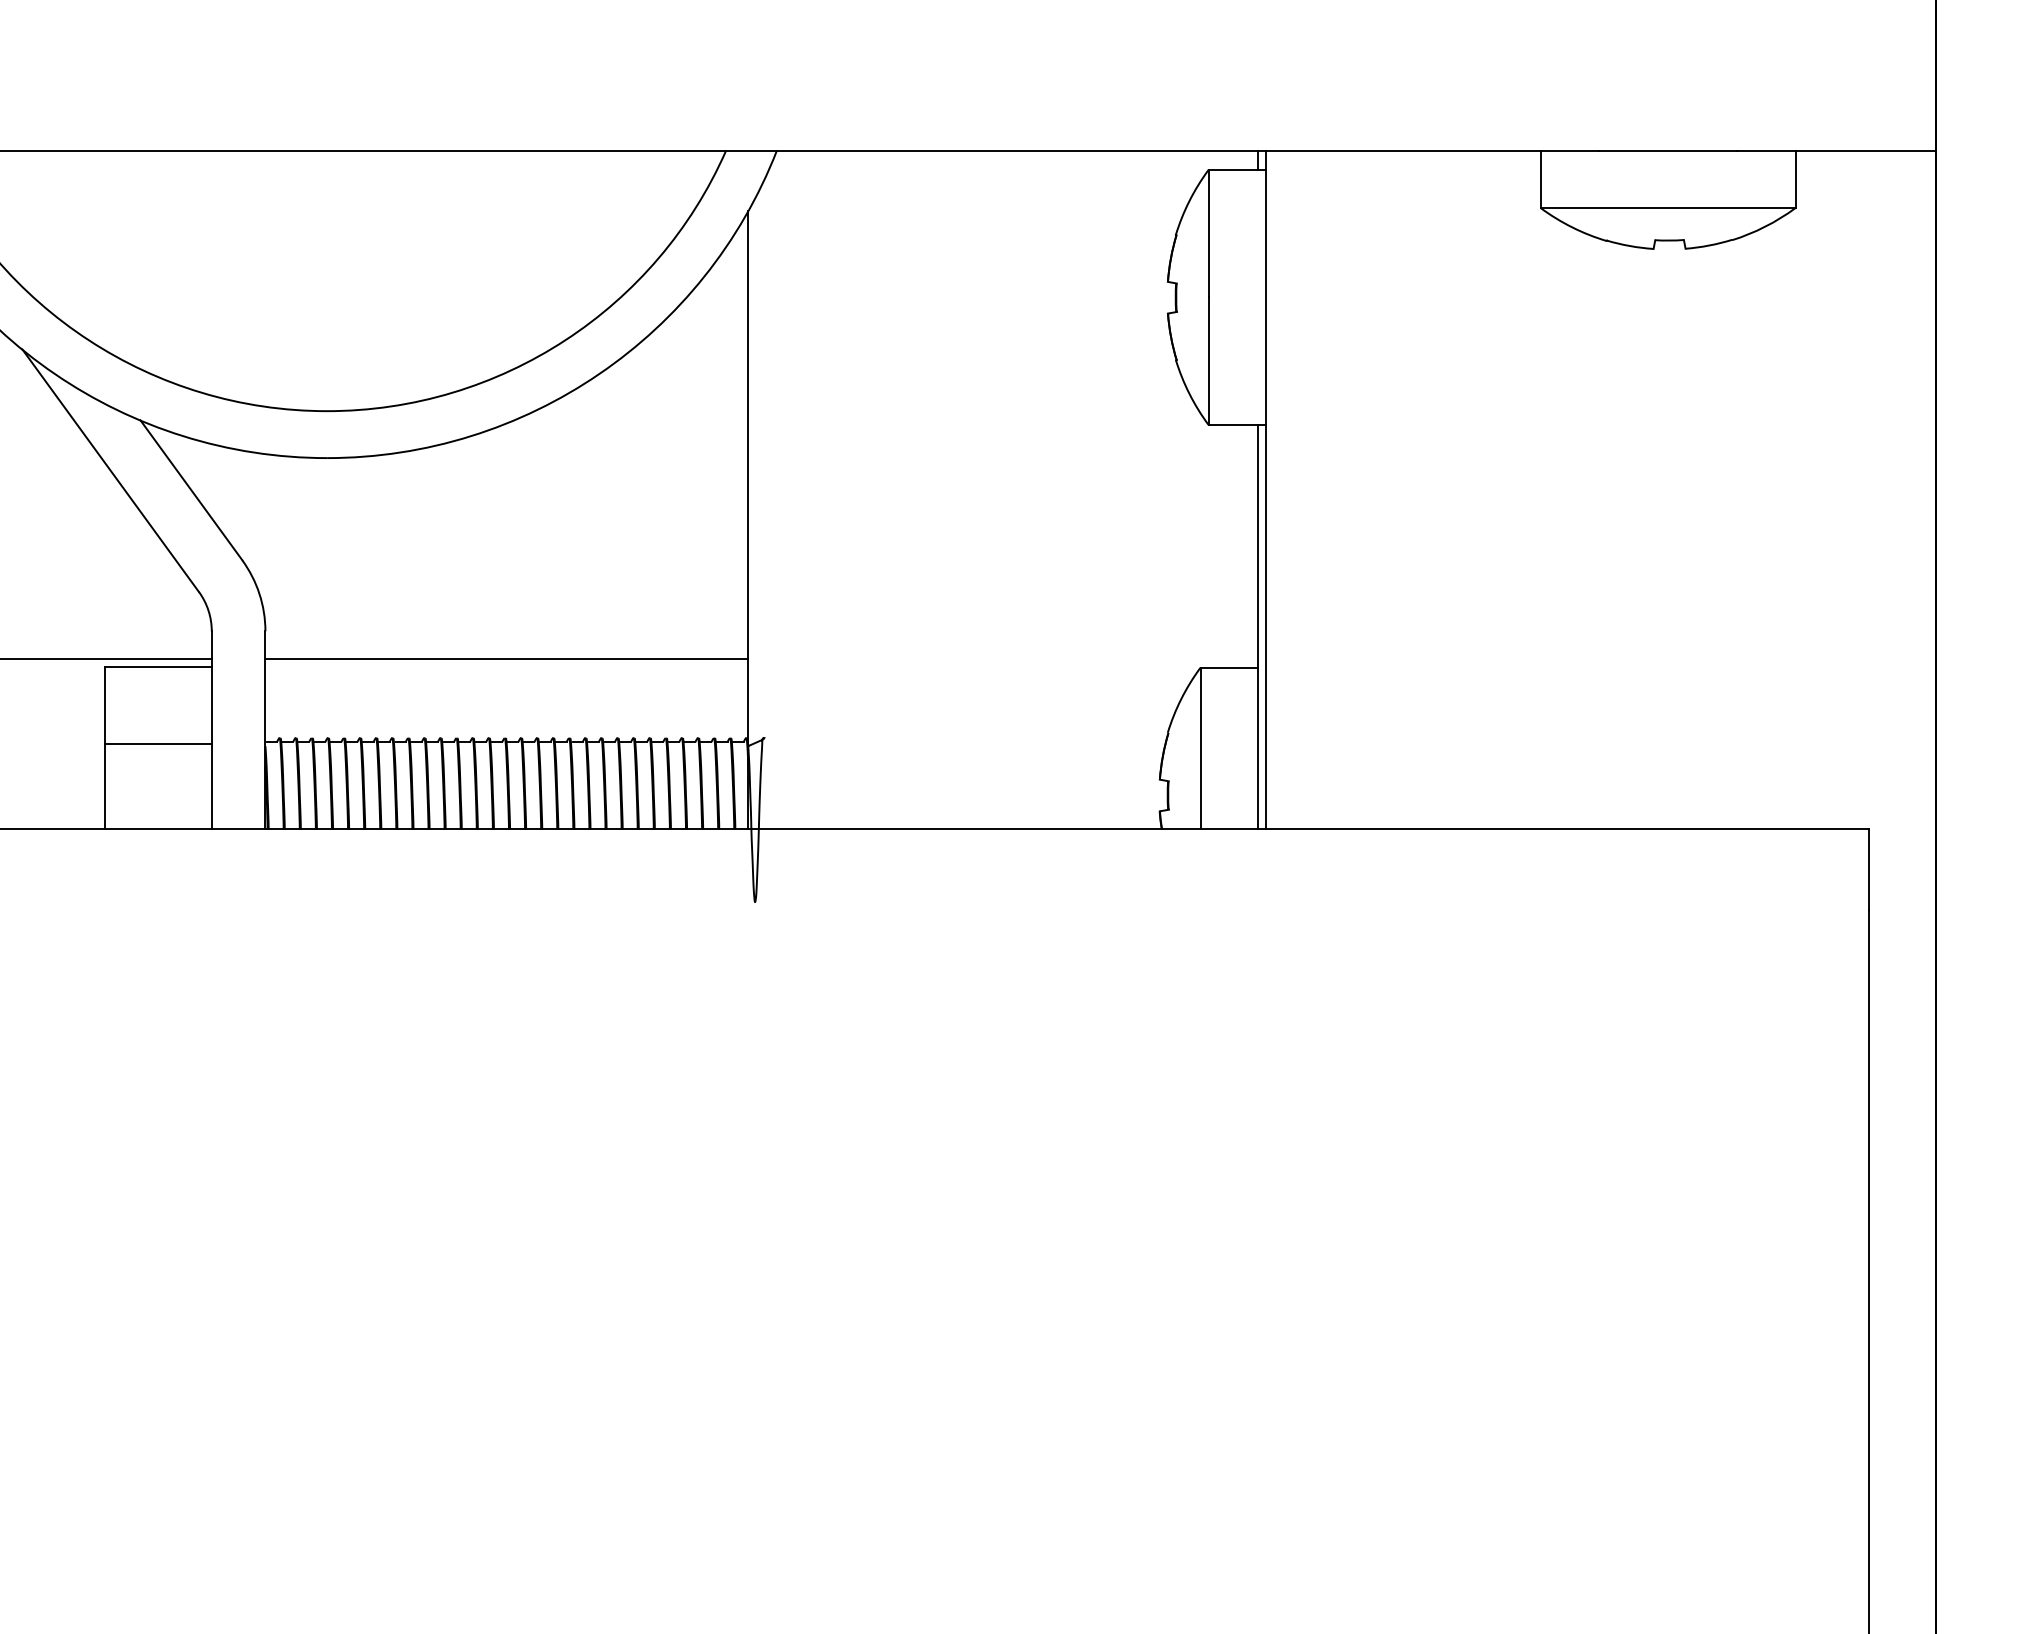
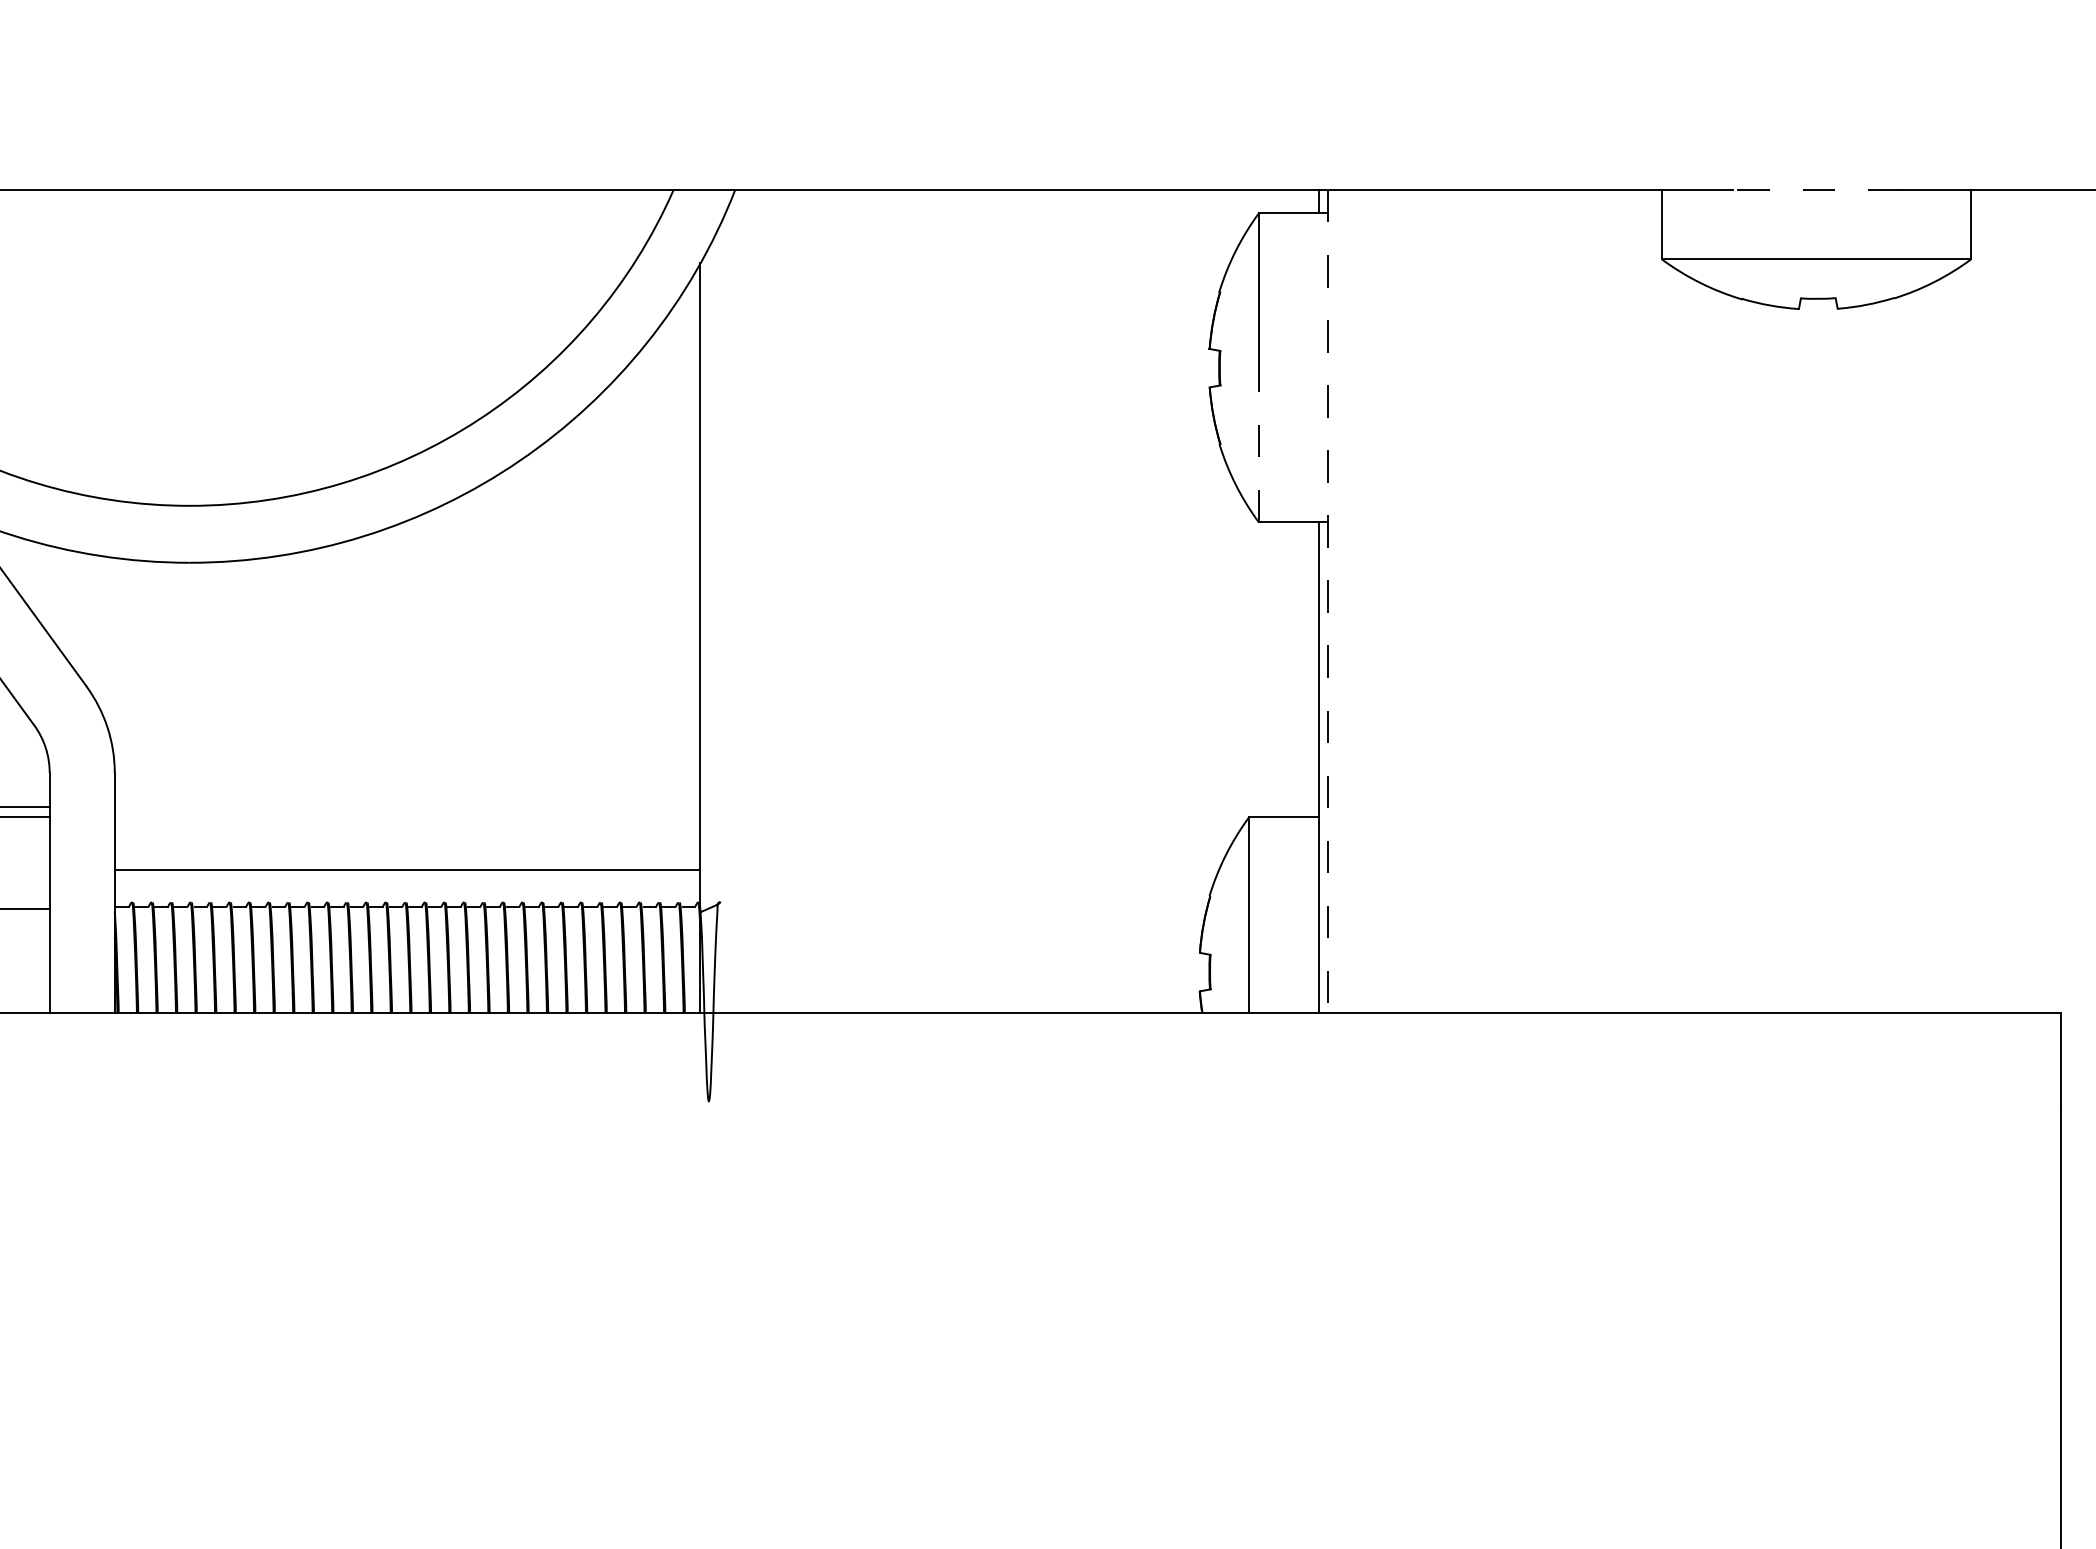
line: (1668, 150) -> (1816, 189), solid -> dashed
line: (1208, 361) -> (1258, 445), solid -> dashed
line: (1265, 490) -> (1328, 602), solid -> dashed
line: (506, 659) -> (407, 870), moved

